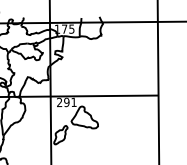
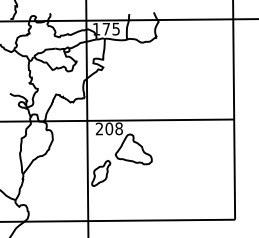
text: (69, 102) -> (113, 128), 291 -> 208

